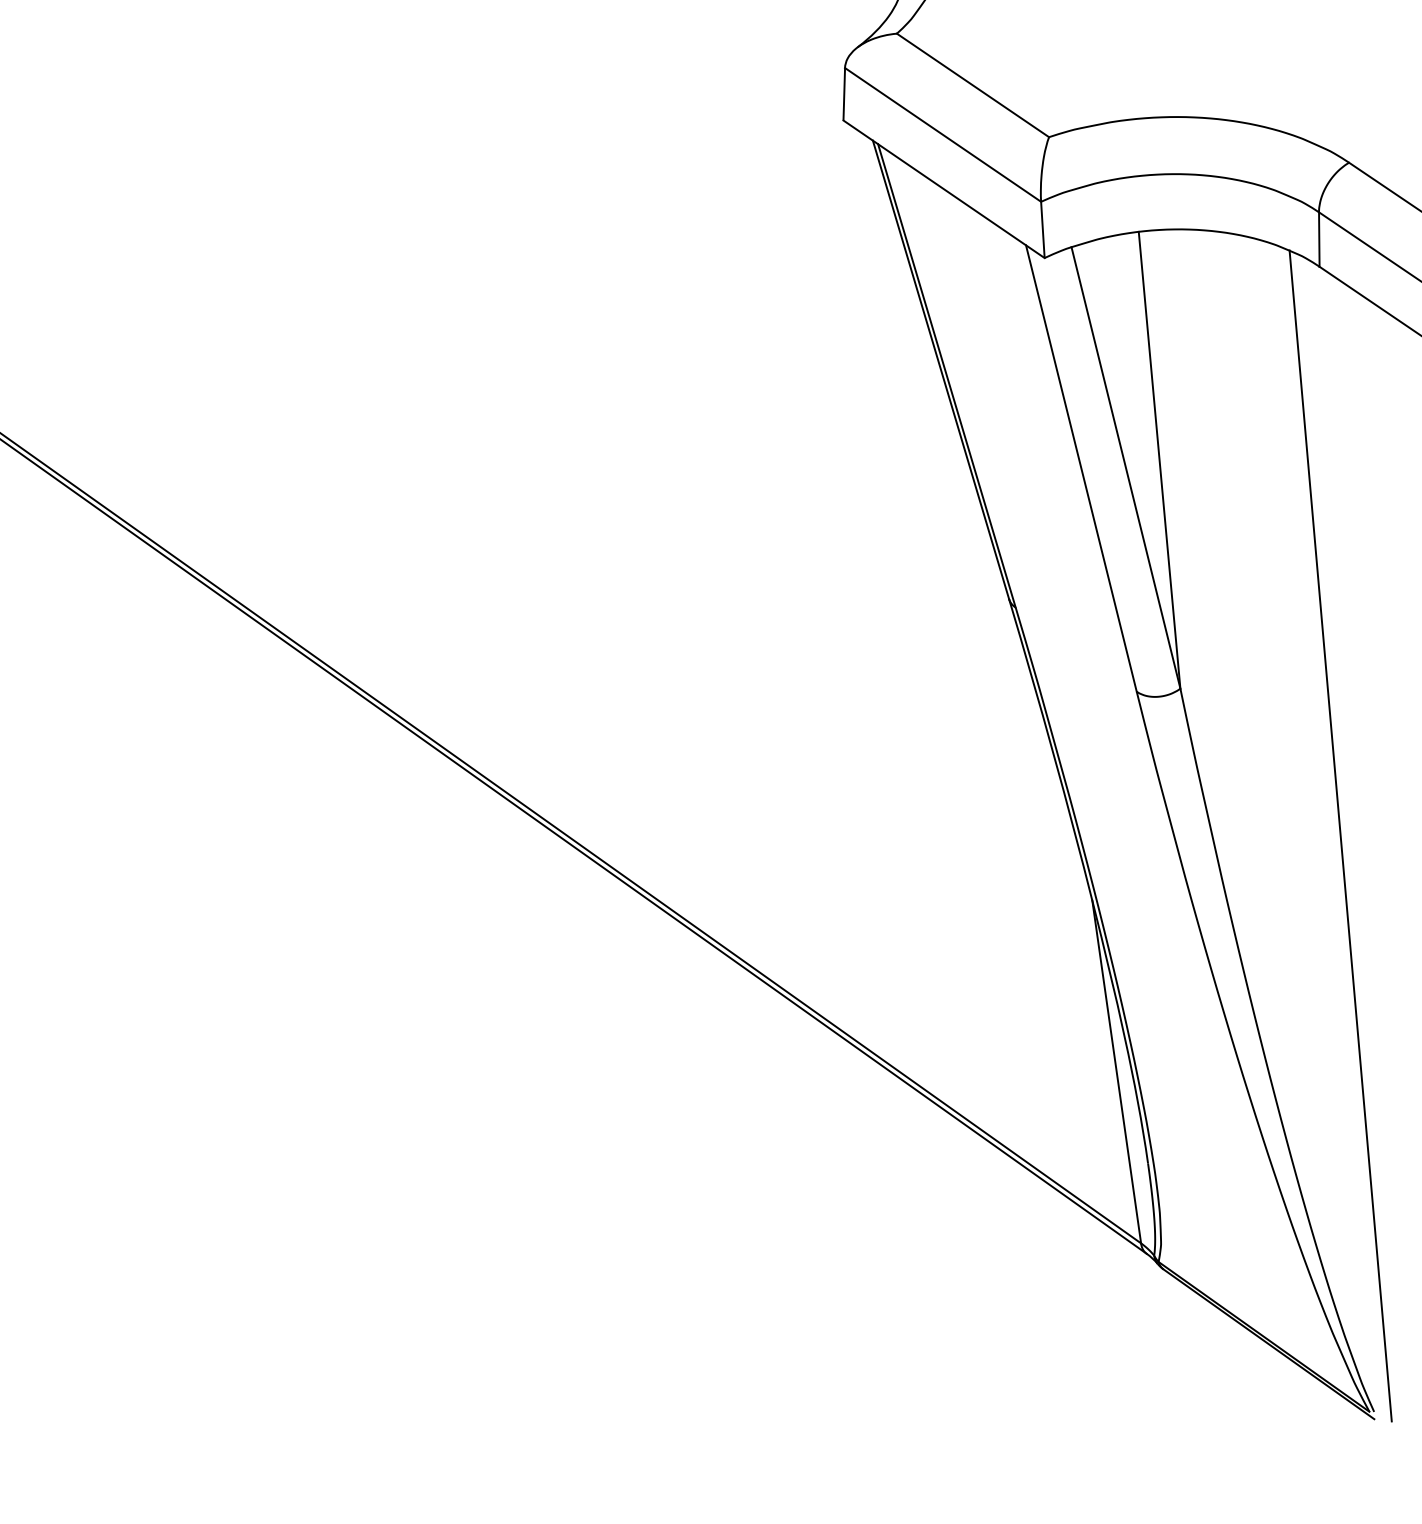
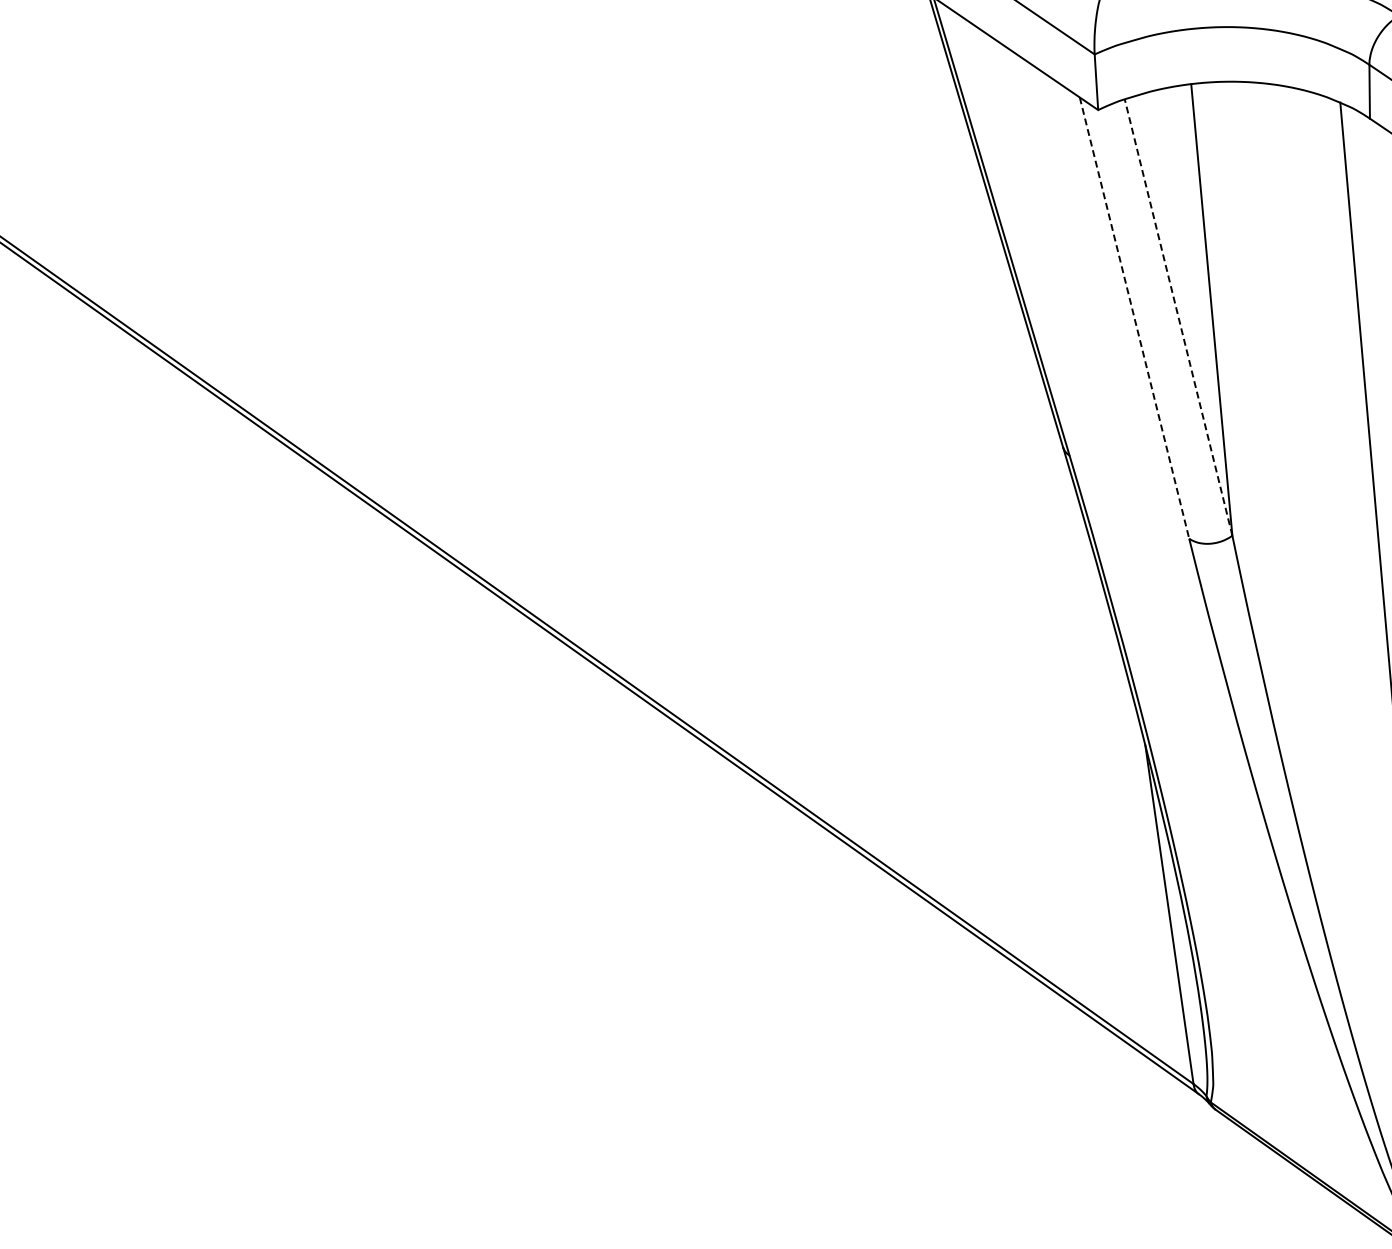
line: (1125, 467) -> (1178, 317), solid -> dashed
line: (1081, 468) -> (1134, 318), solid -> dashed

